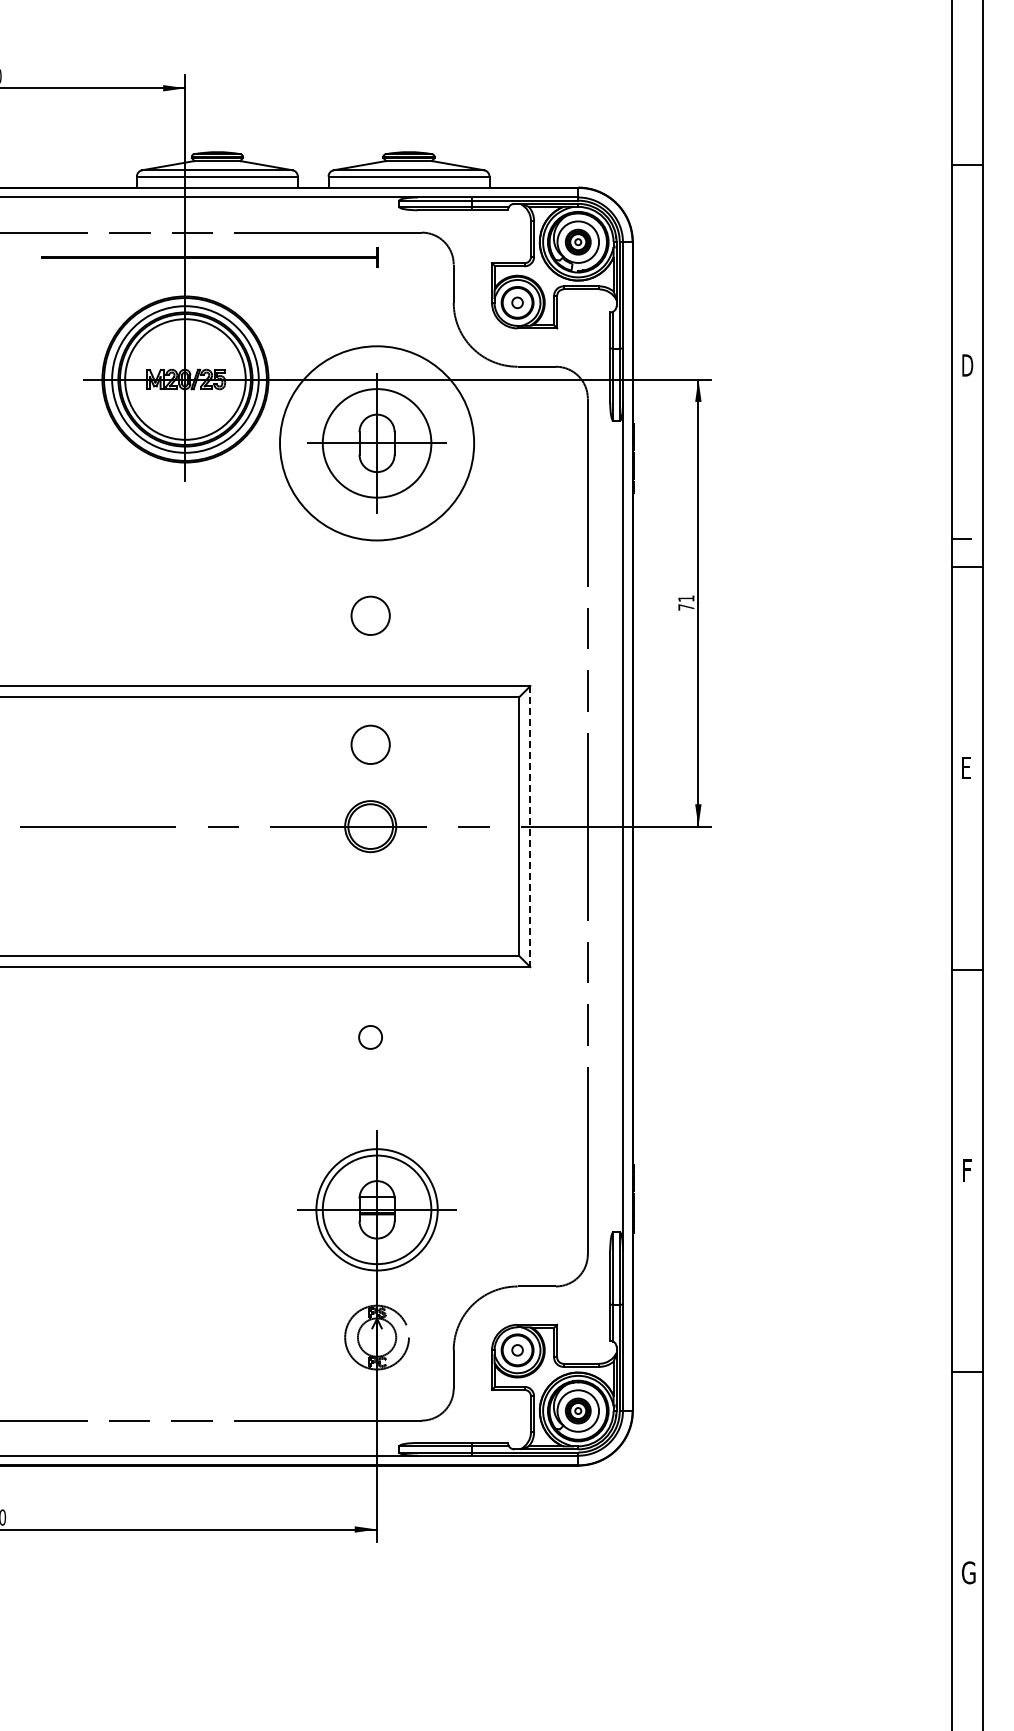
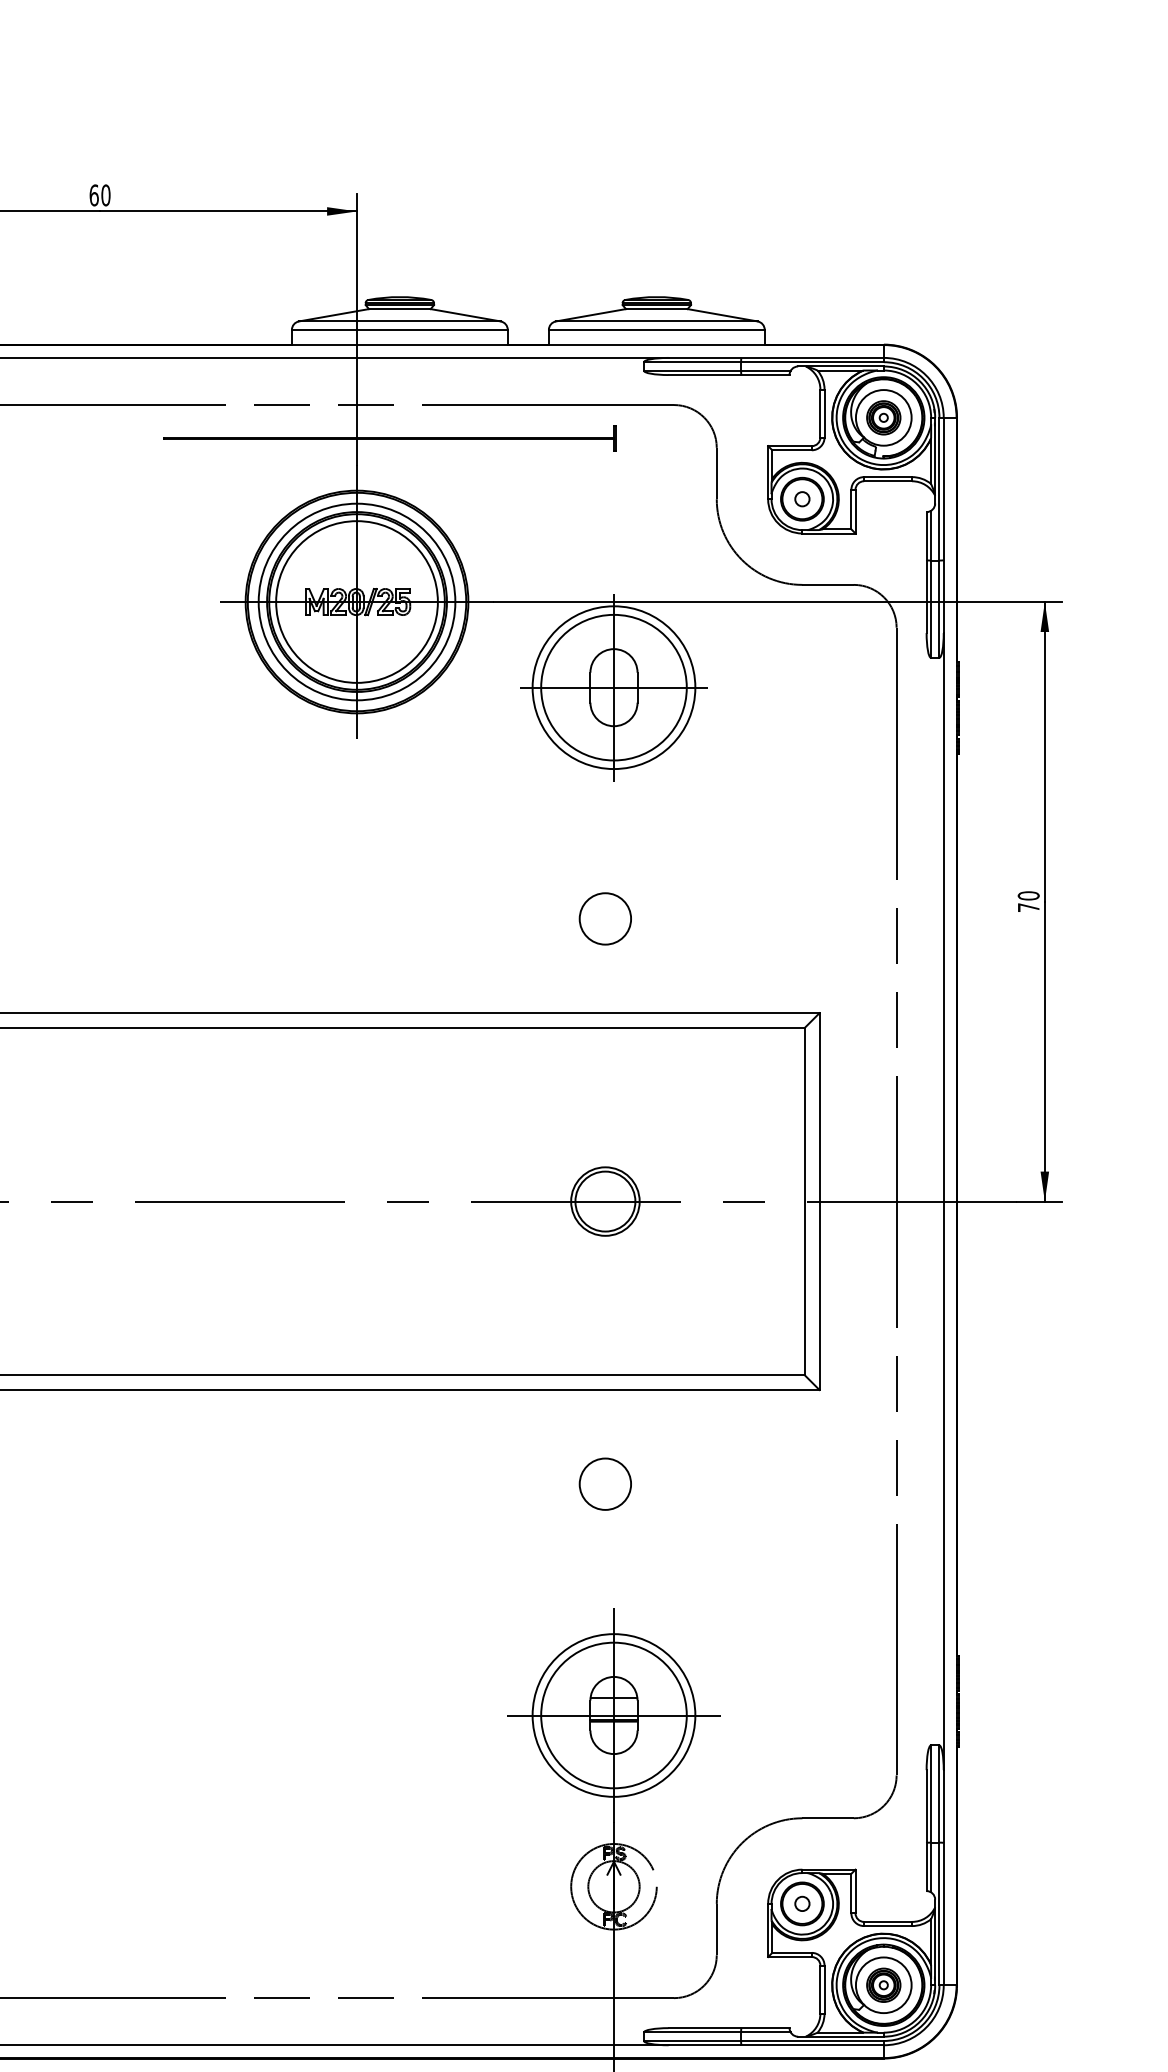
circle: (376, 443) -> (613, 687), size x0.62
text: (686, 598) -> (1028, 895), 71 -> 70
circle: (370, 744) -> (605, 1091), removed
line: (530, 826) -> (819, 1201), dashed -> solid
circle: (370, 1037) -> (605, 1484), size x1.67

